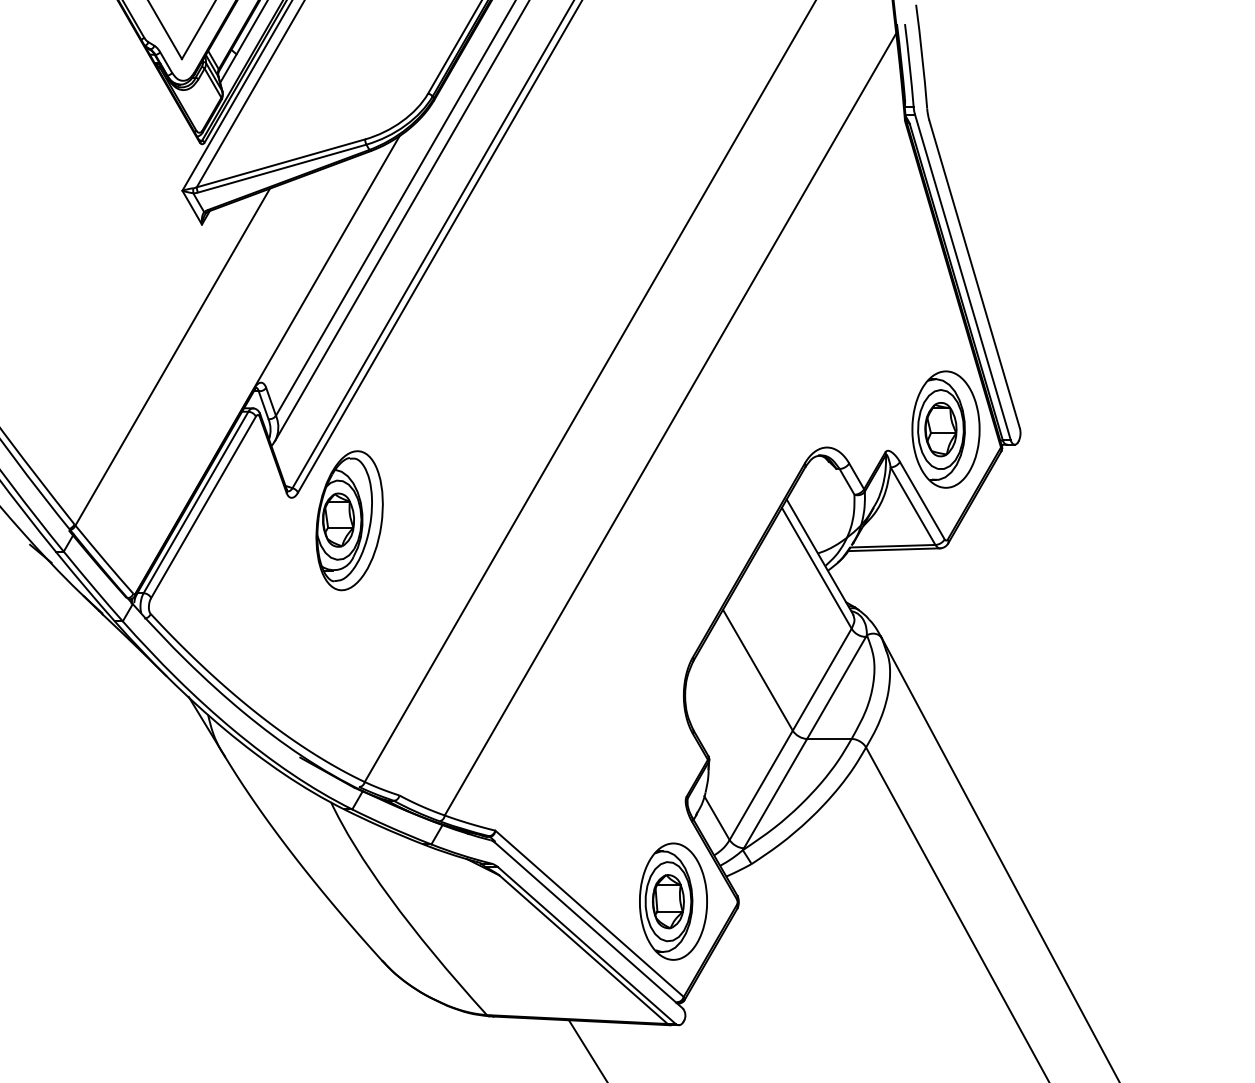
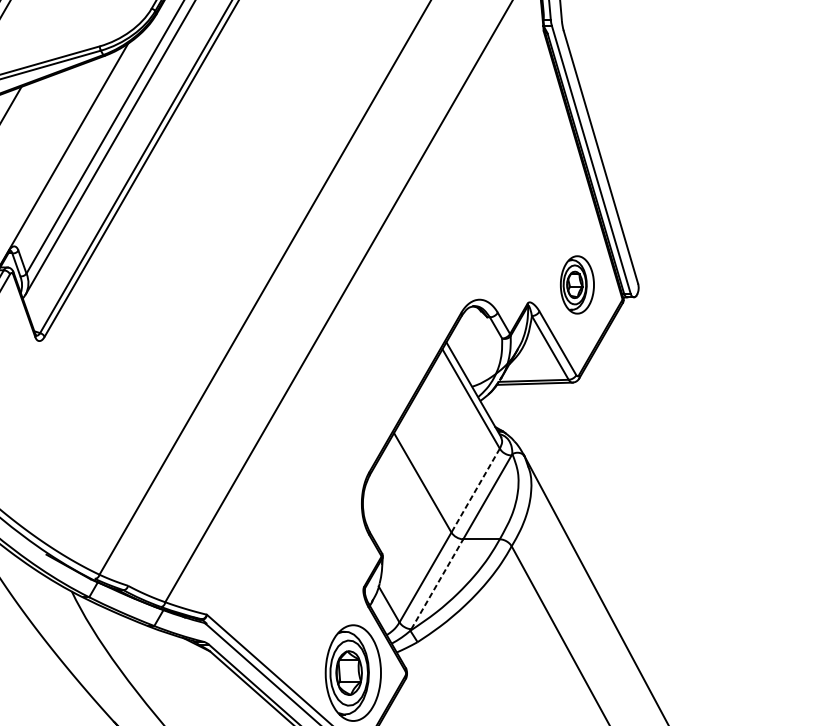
part: (945, 429) -> (576, 284), size x0.6
part: (349, 520) -> (86, 359), removed
line: (822, 679) -> (475, 490), solid -> dashed
line: (775, 793) -> (437, 584), solid -> dashed

